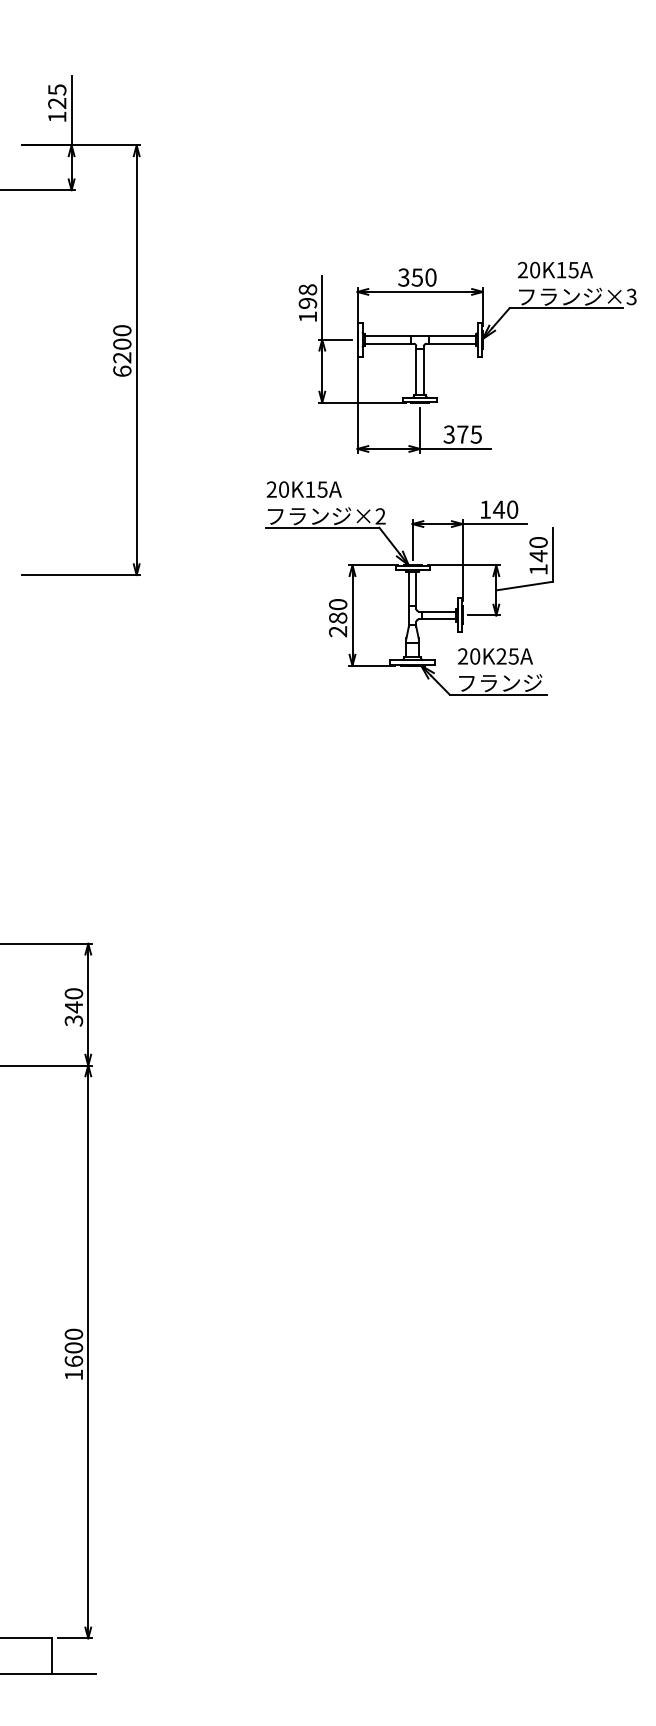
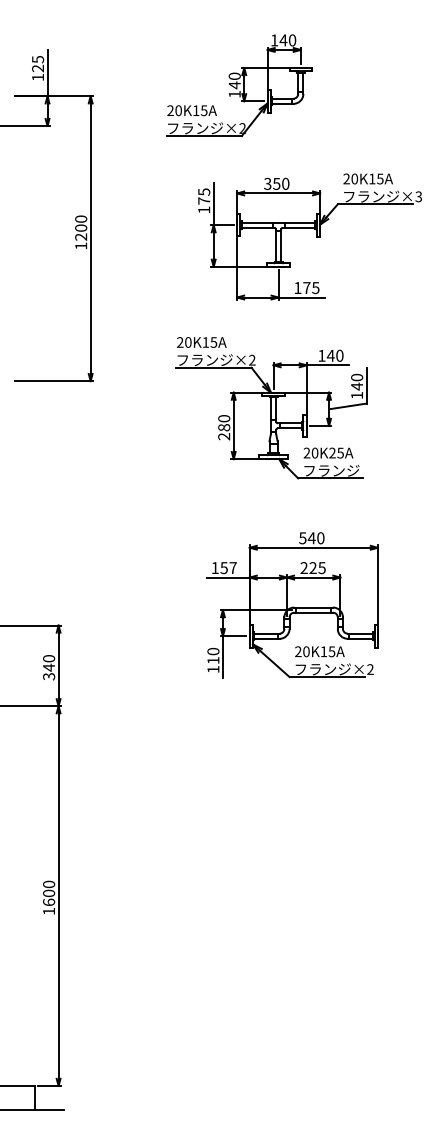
part: (361, 129) -> (239, 85), added
text: (308, 296) -> (204, 196), 198 -> 175
text: (122, 370) -> (81, 245), 6200 -> 1200
text: (448, 435) -> (297, 288), 375 -> 175
part: (409, 589) -> (271, 408), moved
part: (441, 913) -> (292, 605), added

